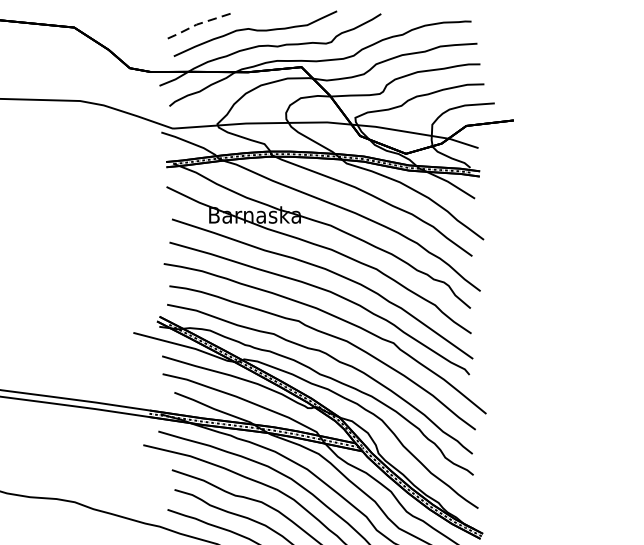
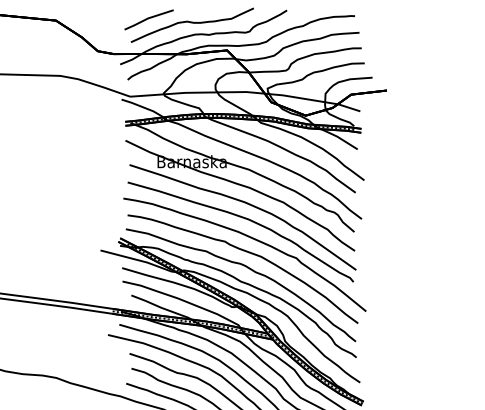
line: (197, 24) -> (148, 18), dashed -> solid

